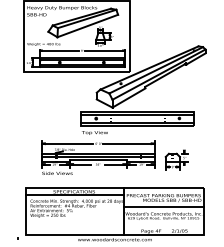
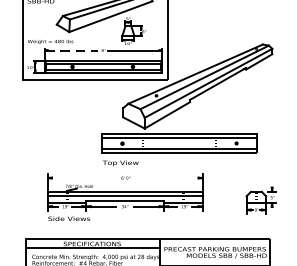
line: (59, 50) -> (72, 50), solid -> dashed
line: (67, 143) -> (83, 177), removed
line: (128, 143) -> (166, 177), removed
part: (176, 159) -> (261, 199), moved

